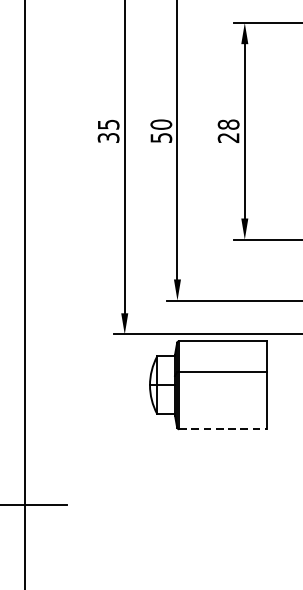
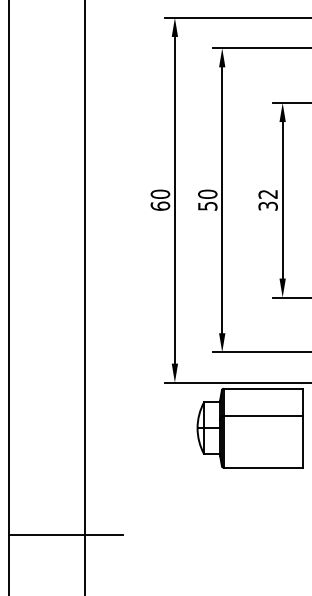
text: (108, 130) -> (160, 199), 35 -> 60
text: (227, 130) -> (267, 199), 28 -> 32
line: (223, 429) -> (263, 467), dashed -> solid

